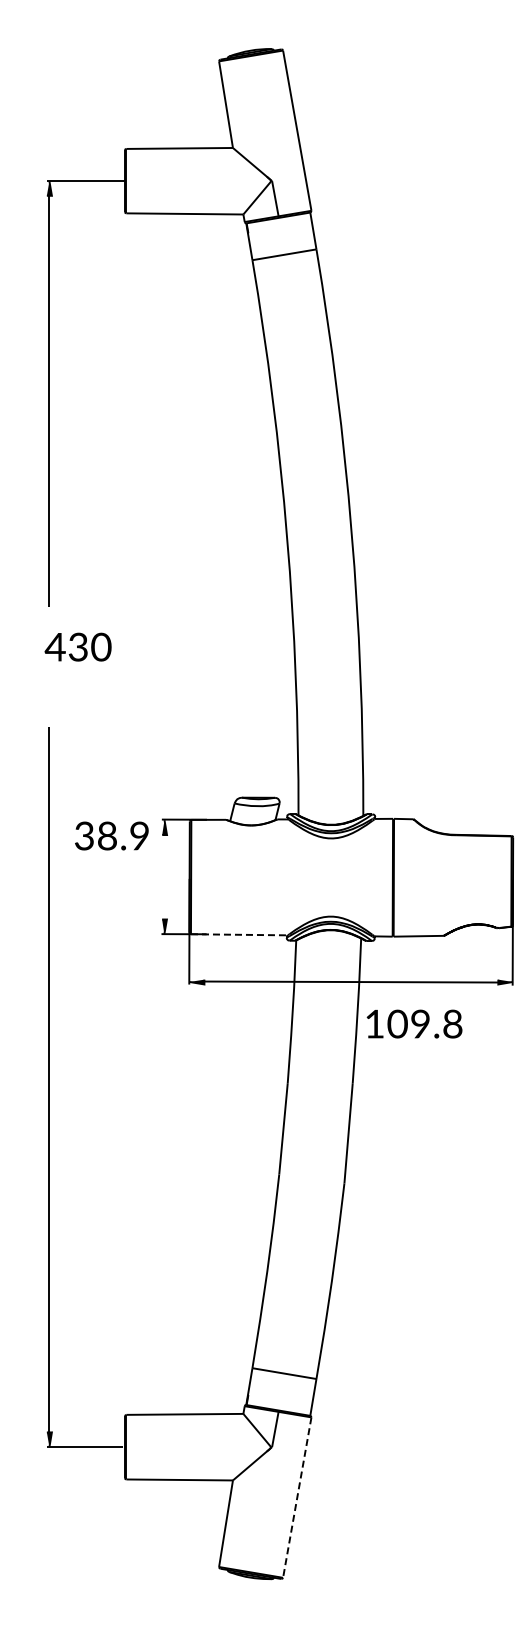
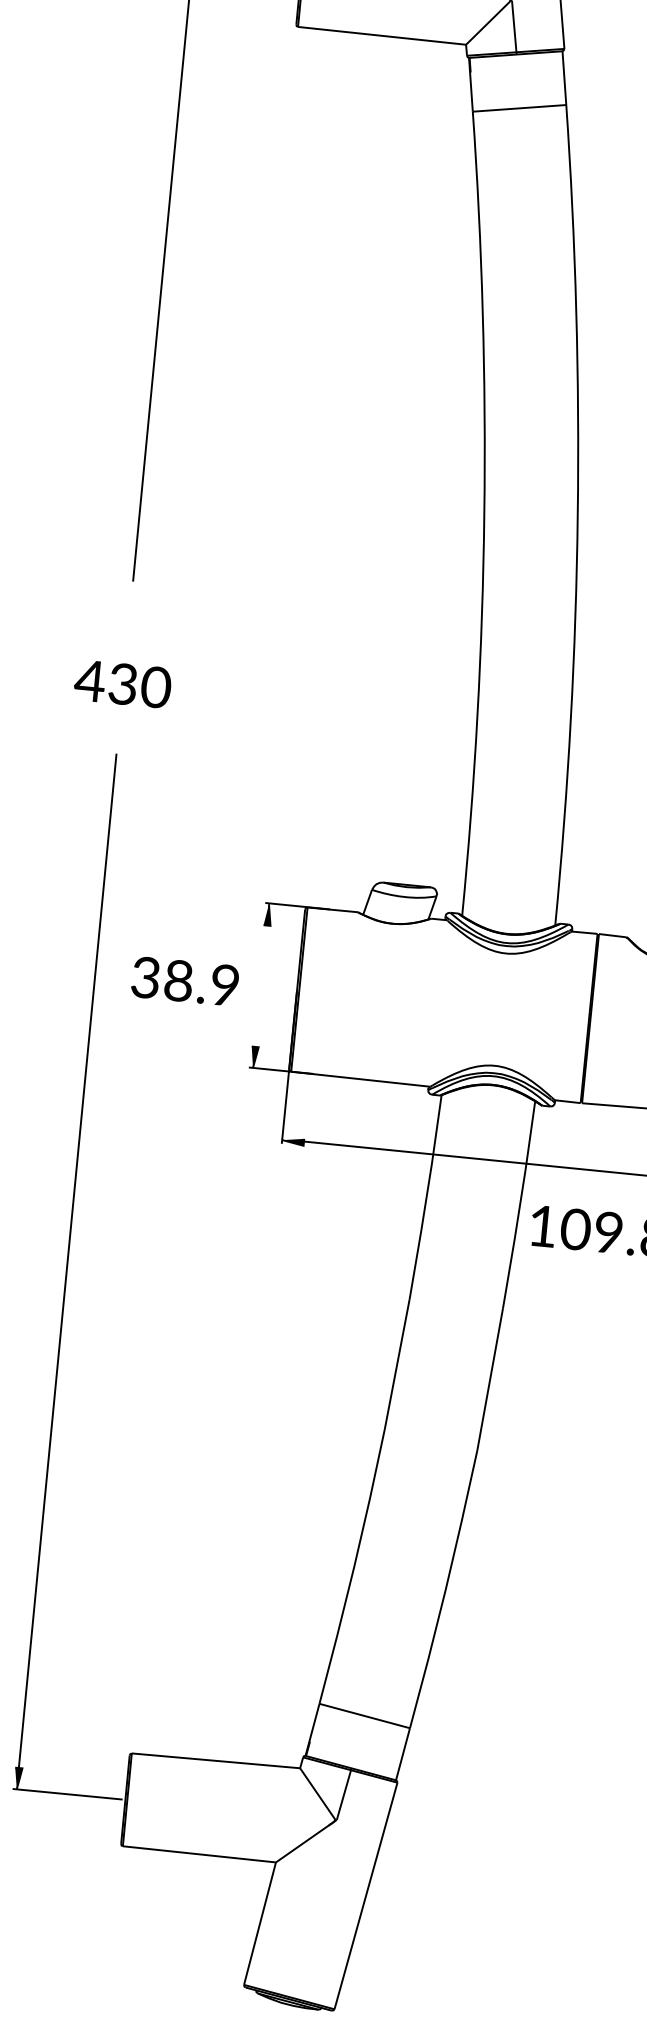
text: (77, 646) -> (121, 683), moved
text: (111, 835) -> (184, 980), moved
line: (239, 934) -> (360, 1078), dashed -> solid
line: (297, 1498) -> (366, 1897), dashed -> solid

